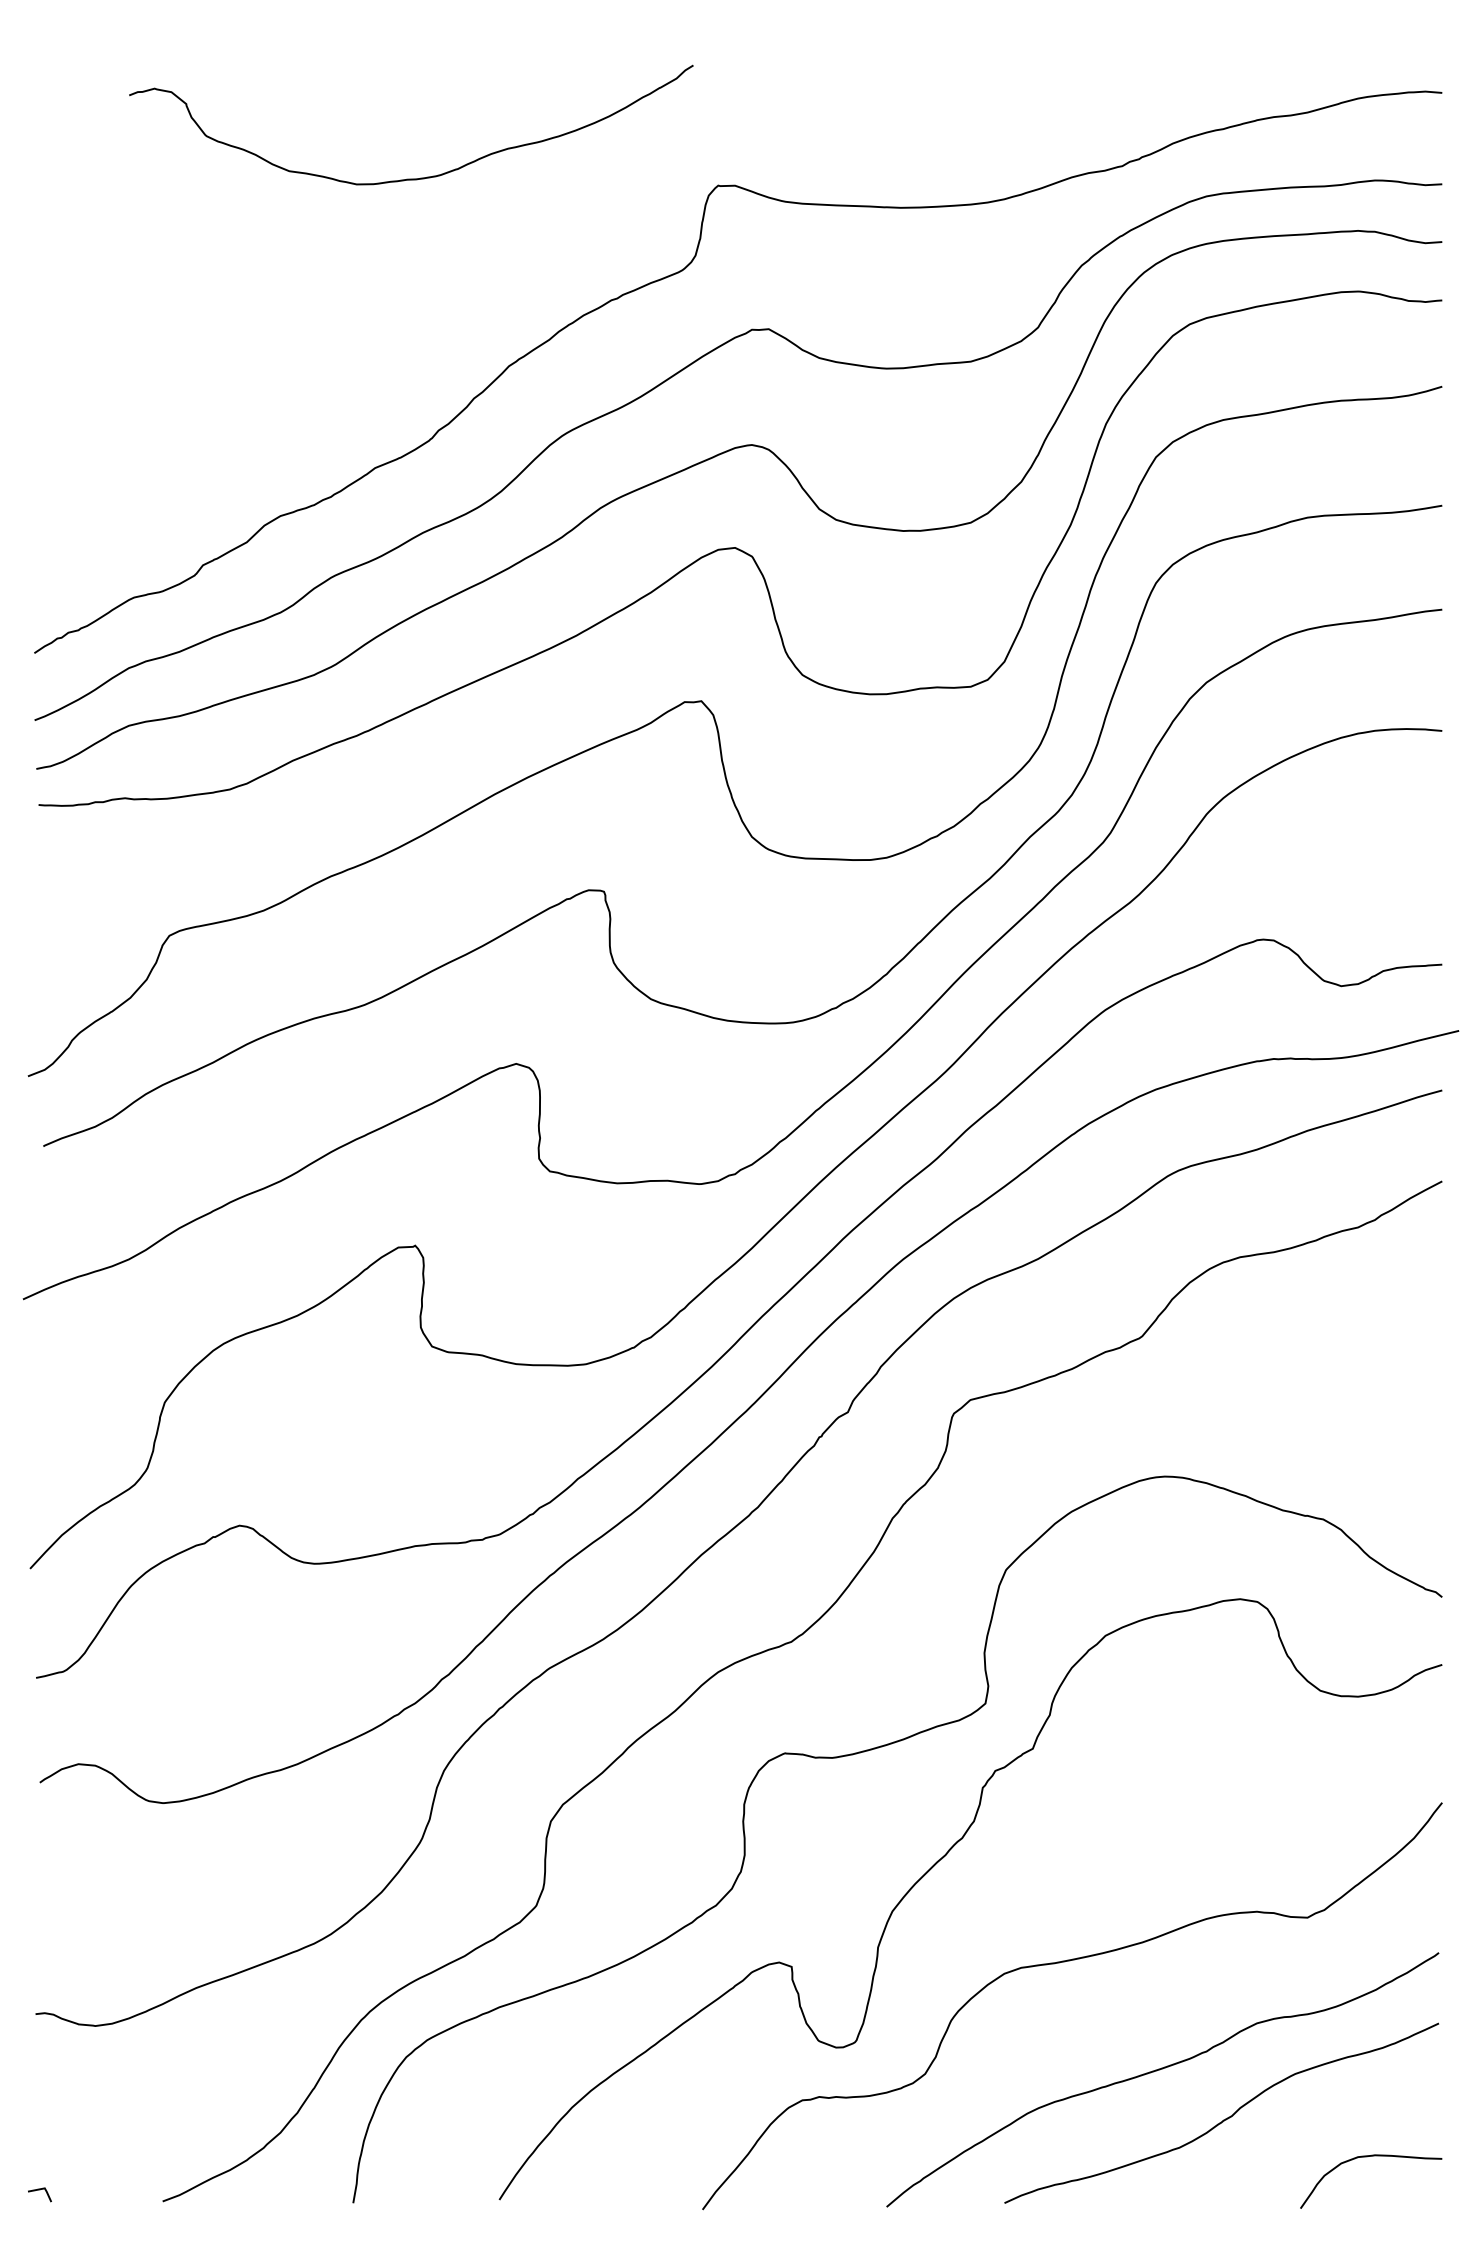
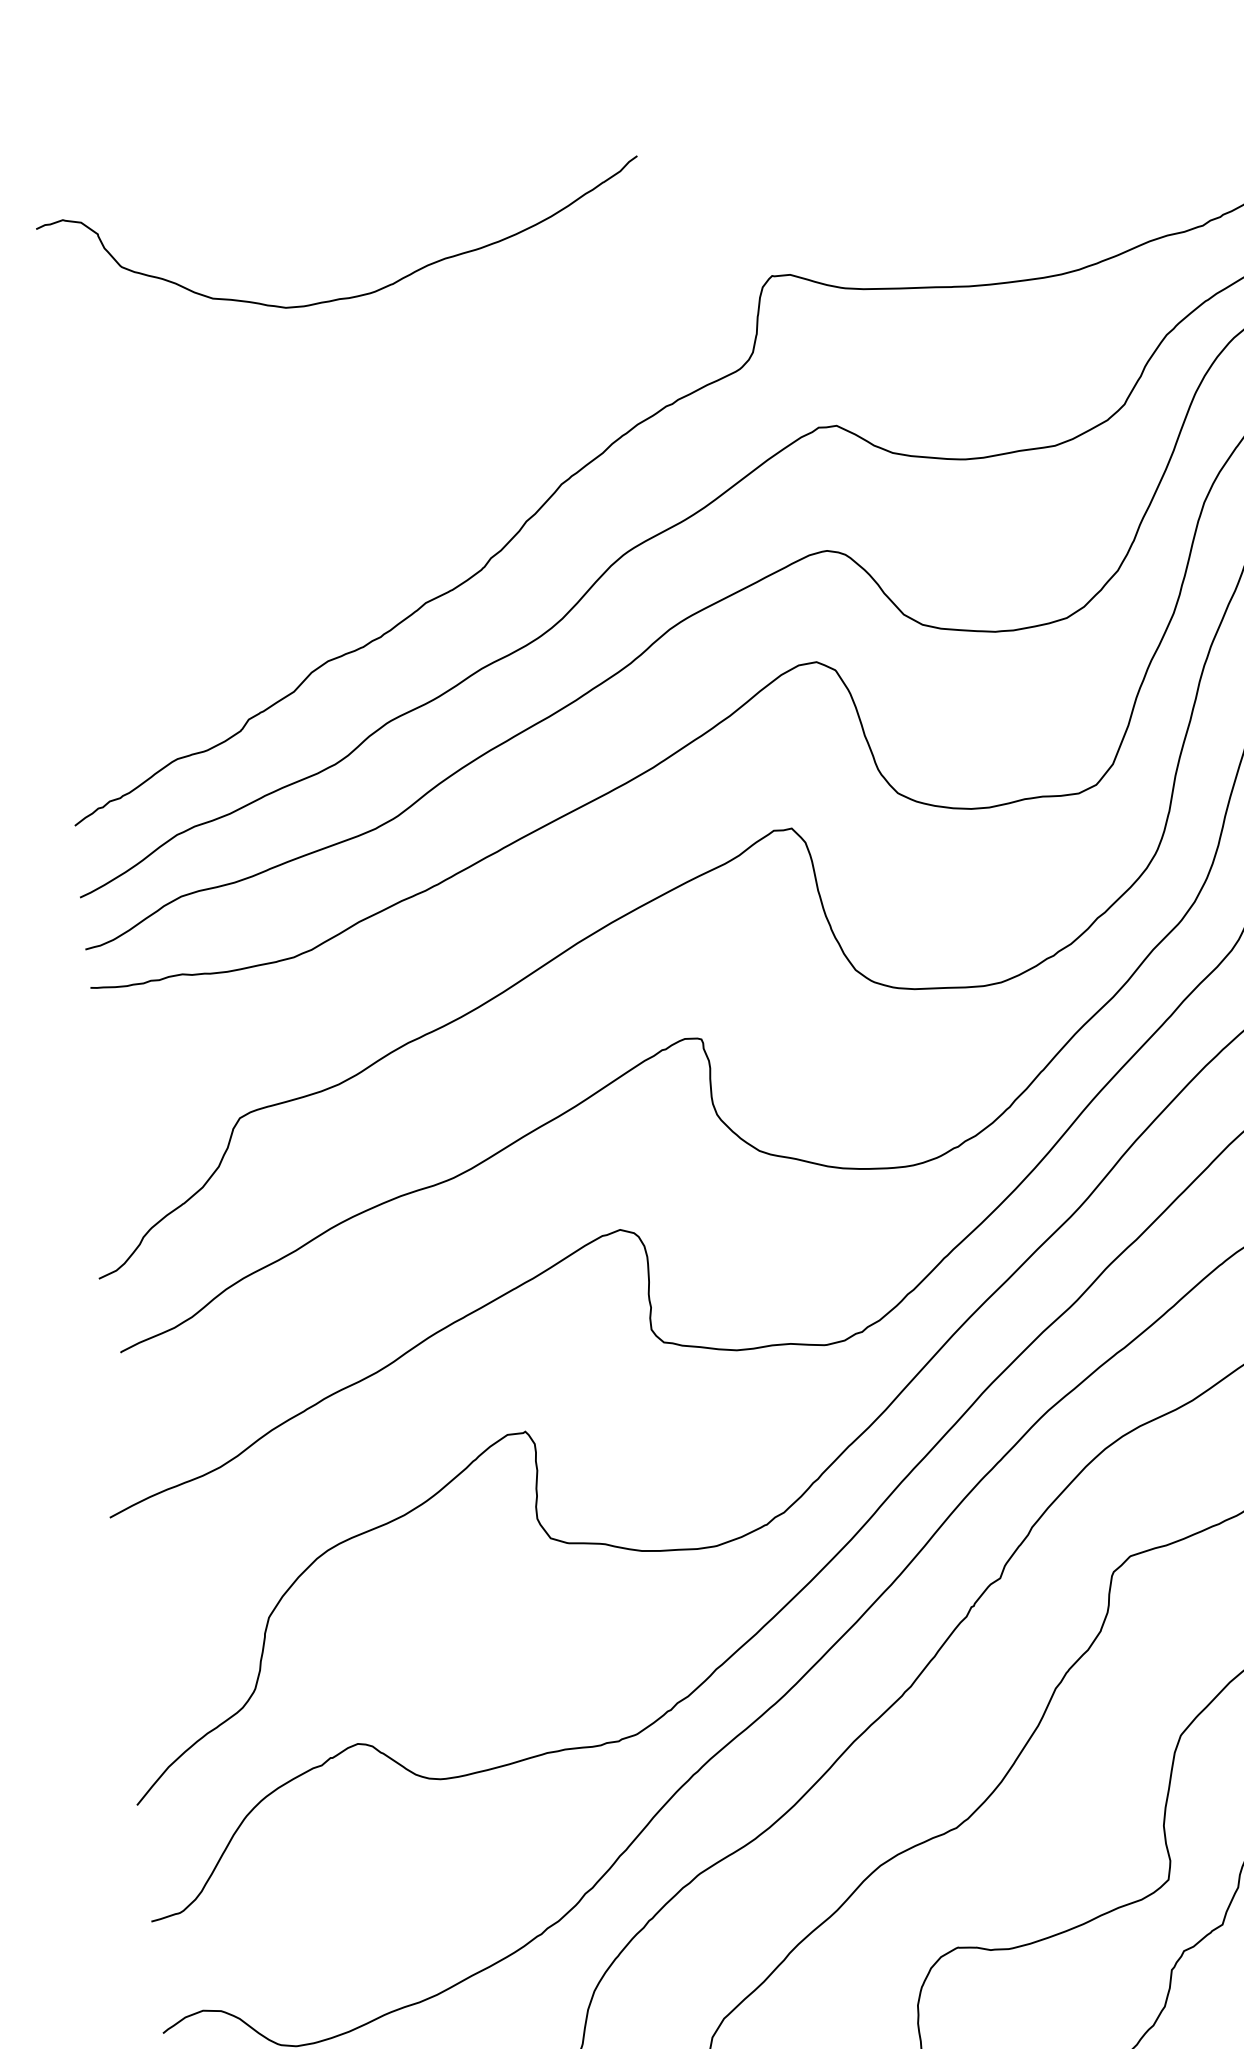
curve: (420, 177) -> (353, 295), moved

